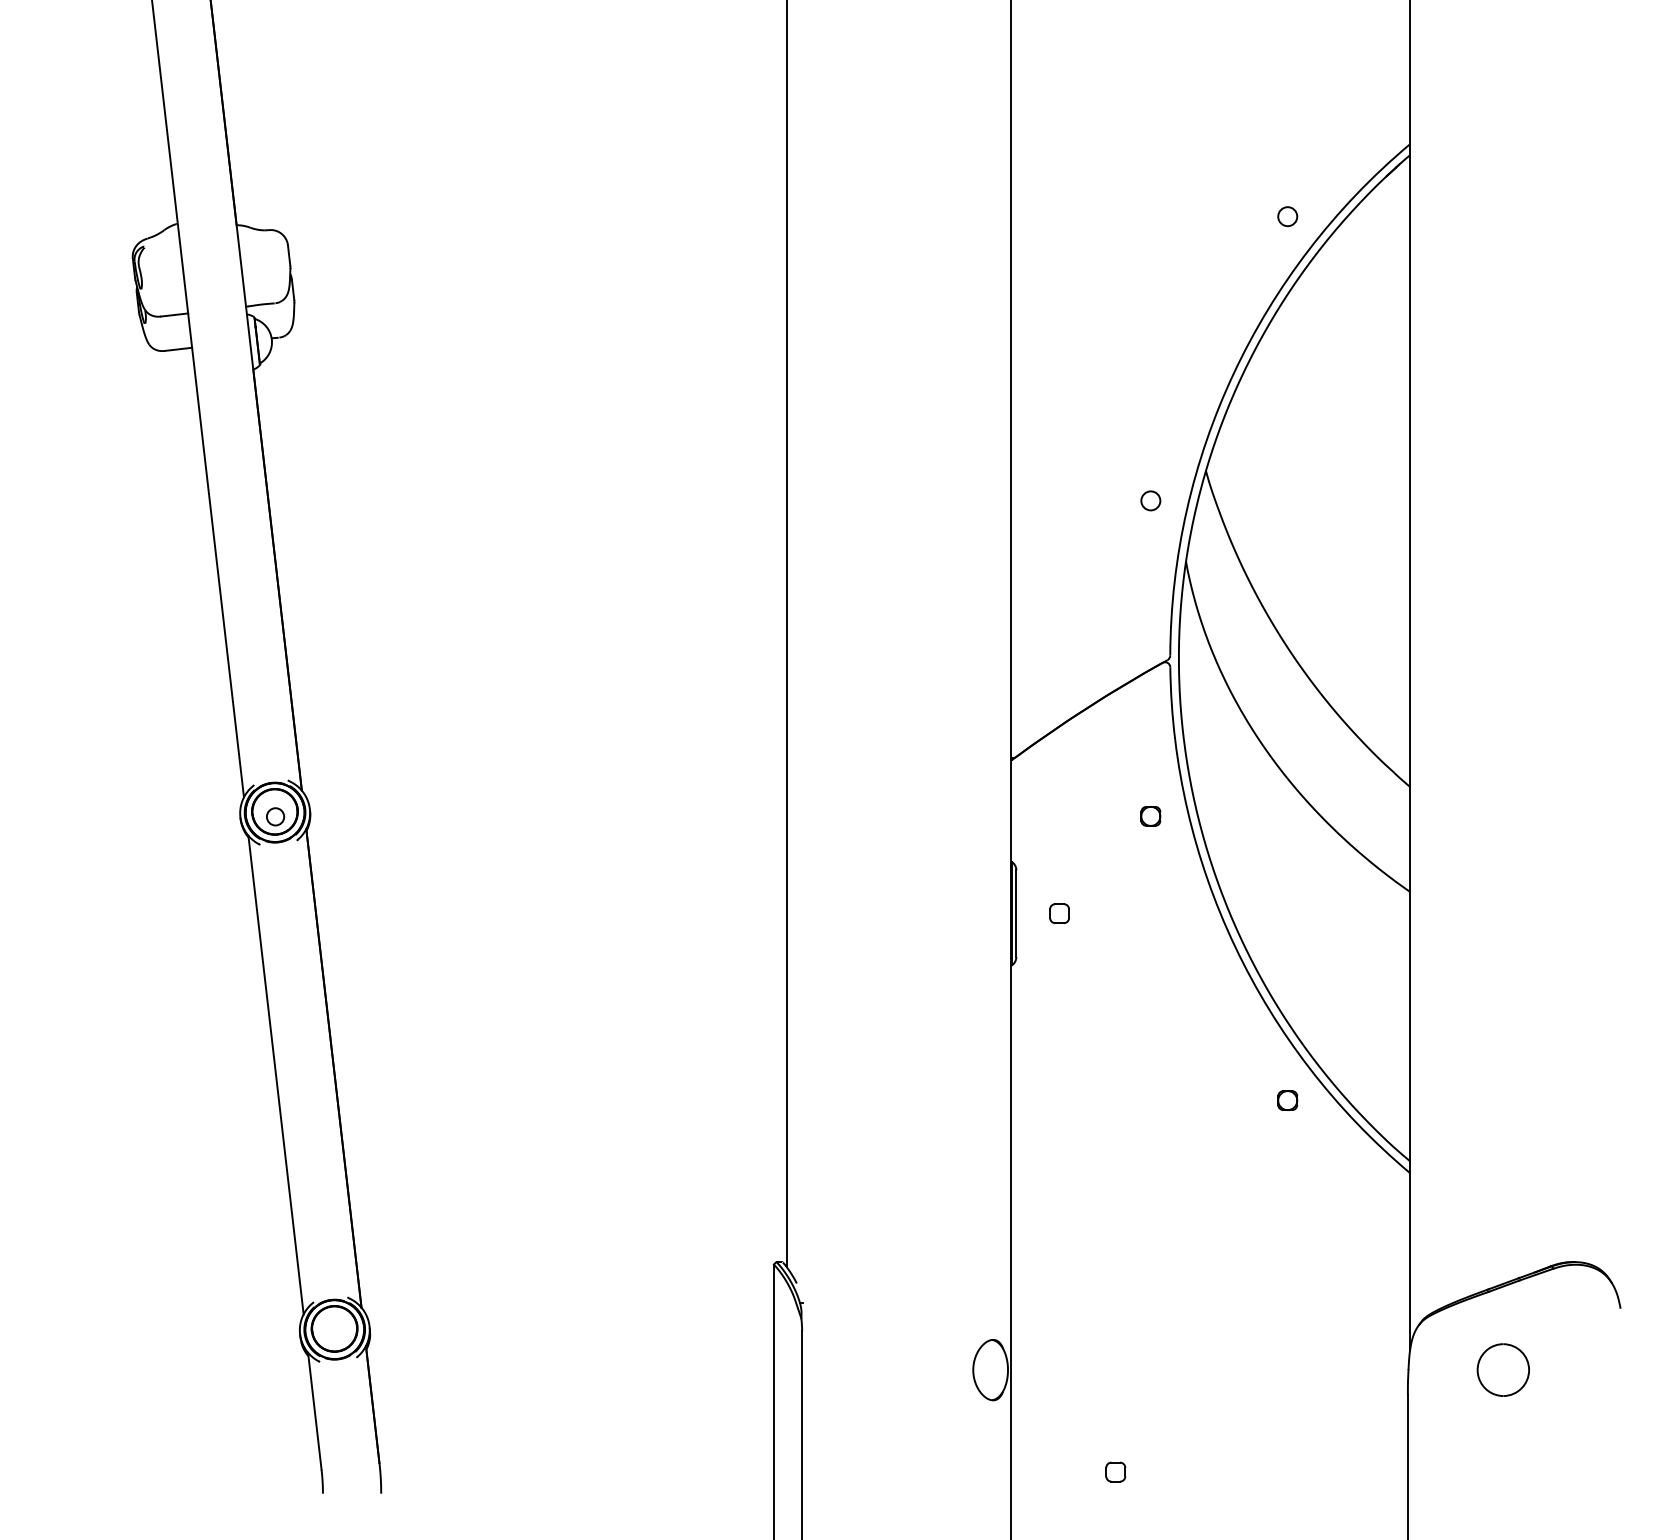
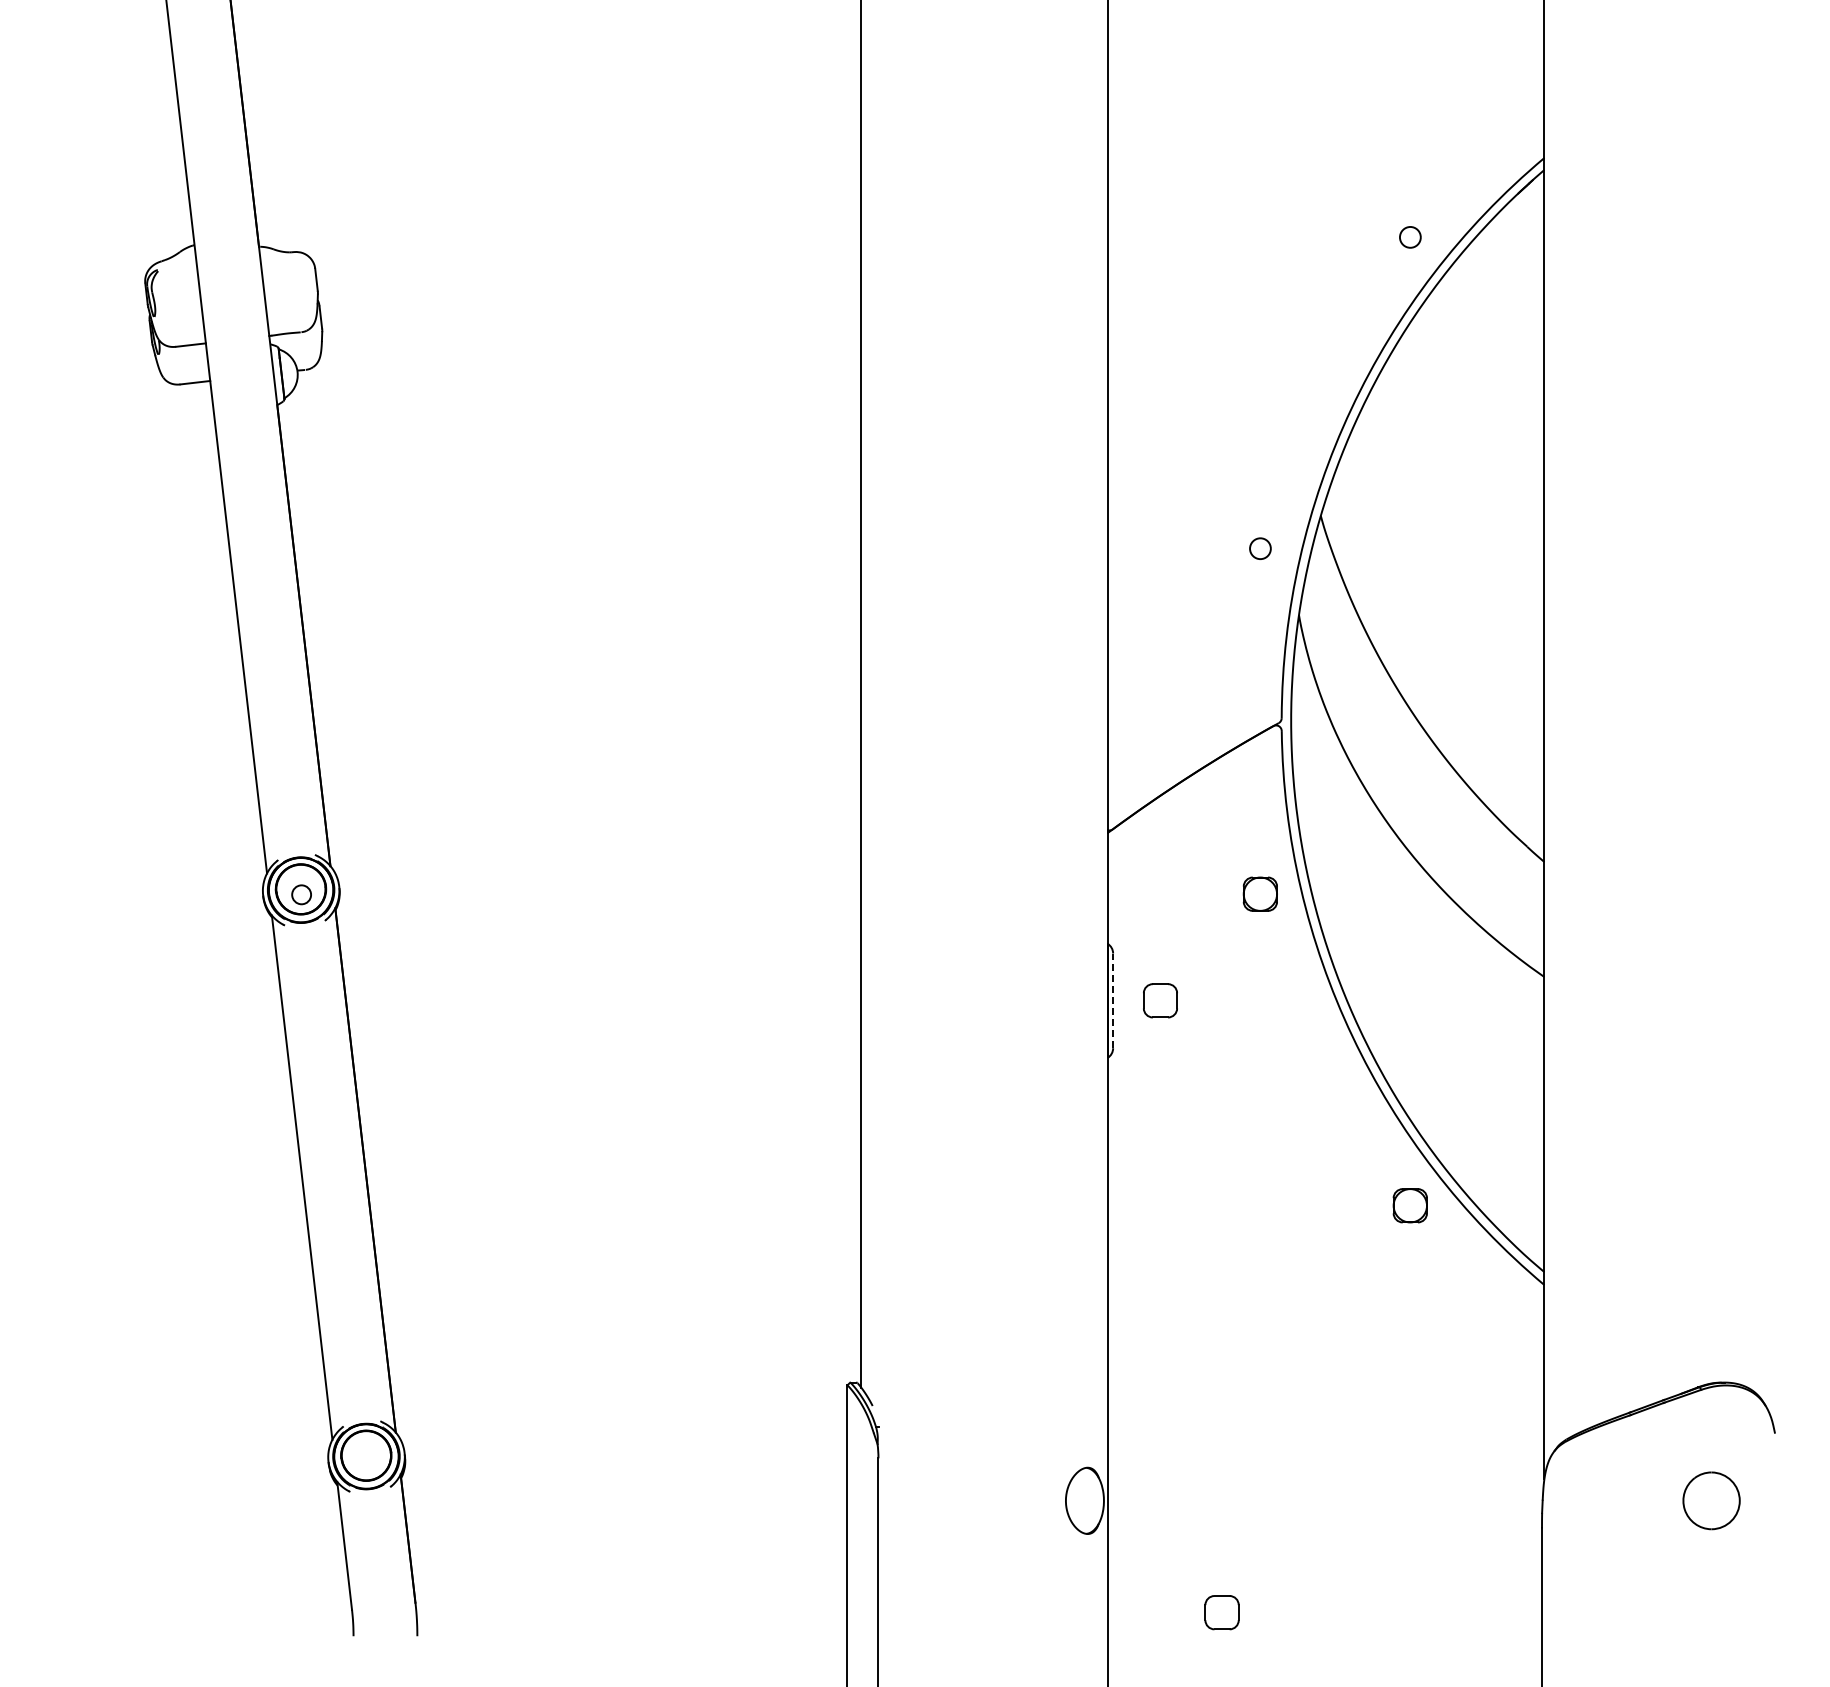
part: (1150, 816) -> (1260, 894), size x1.6
line: (1016, 913) -> (1113, 1000), solid -> dashed
part: (1059, 913) -> (1160, 1000), size x1.6
part: (1287, 1100) -> (1410, 1205), size x1.6
part: (1503, 1369) -> (1711, 1500), moved
part: (1115, 1472) -> (1221, 1612), size x1.6

